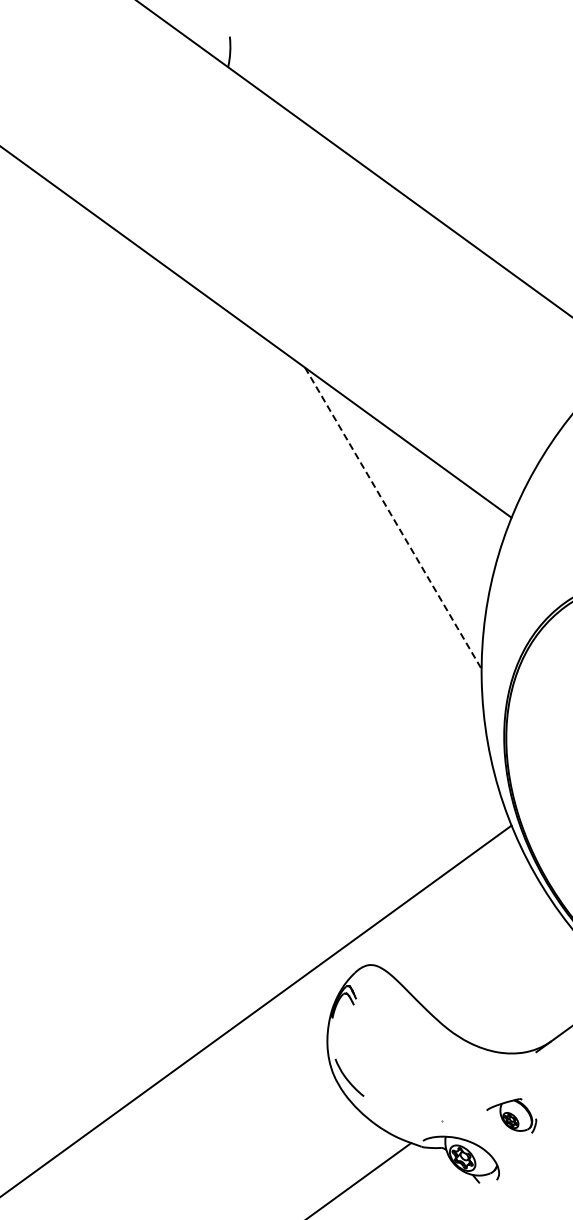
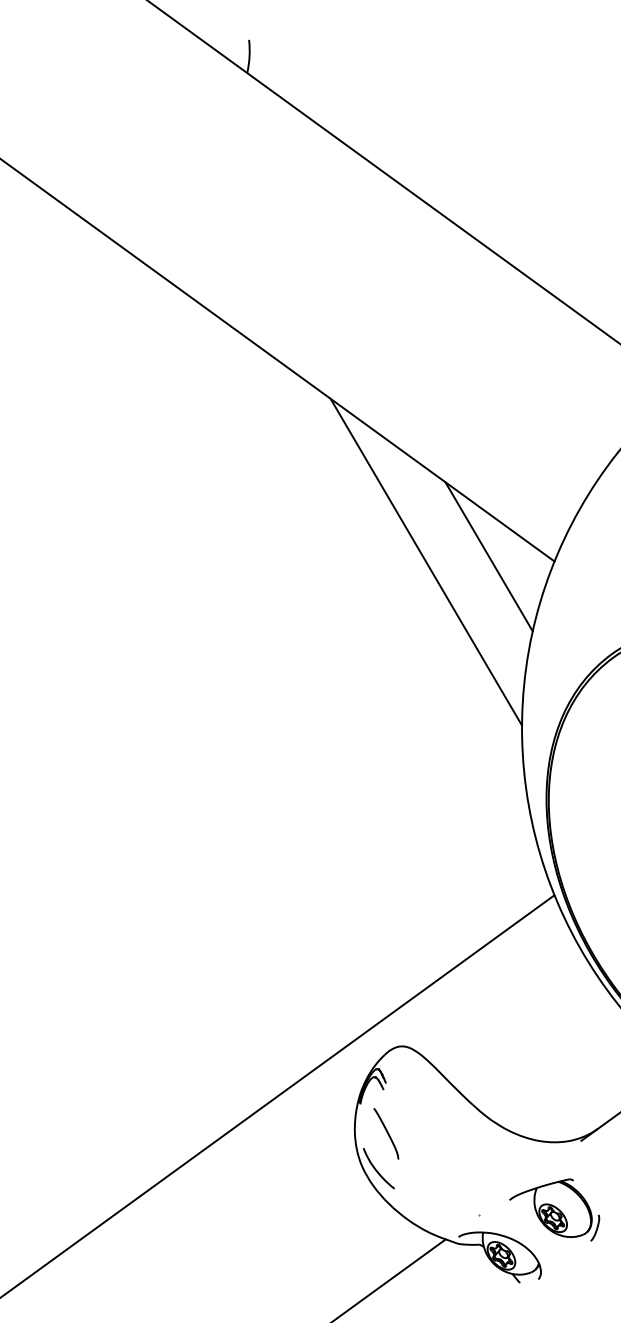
line: (450, 513) -> (488, 556), added
line: (393, 518) -> (426, 562), dashed -> solid
part: (356, 1045) -> (386, 1133), added
part: (511, 1115) -> (554, 1209), size x1.67

